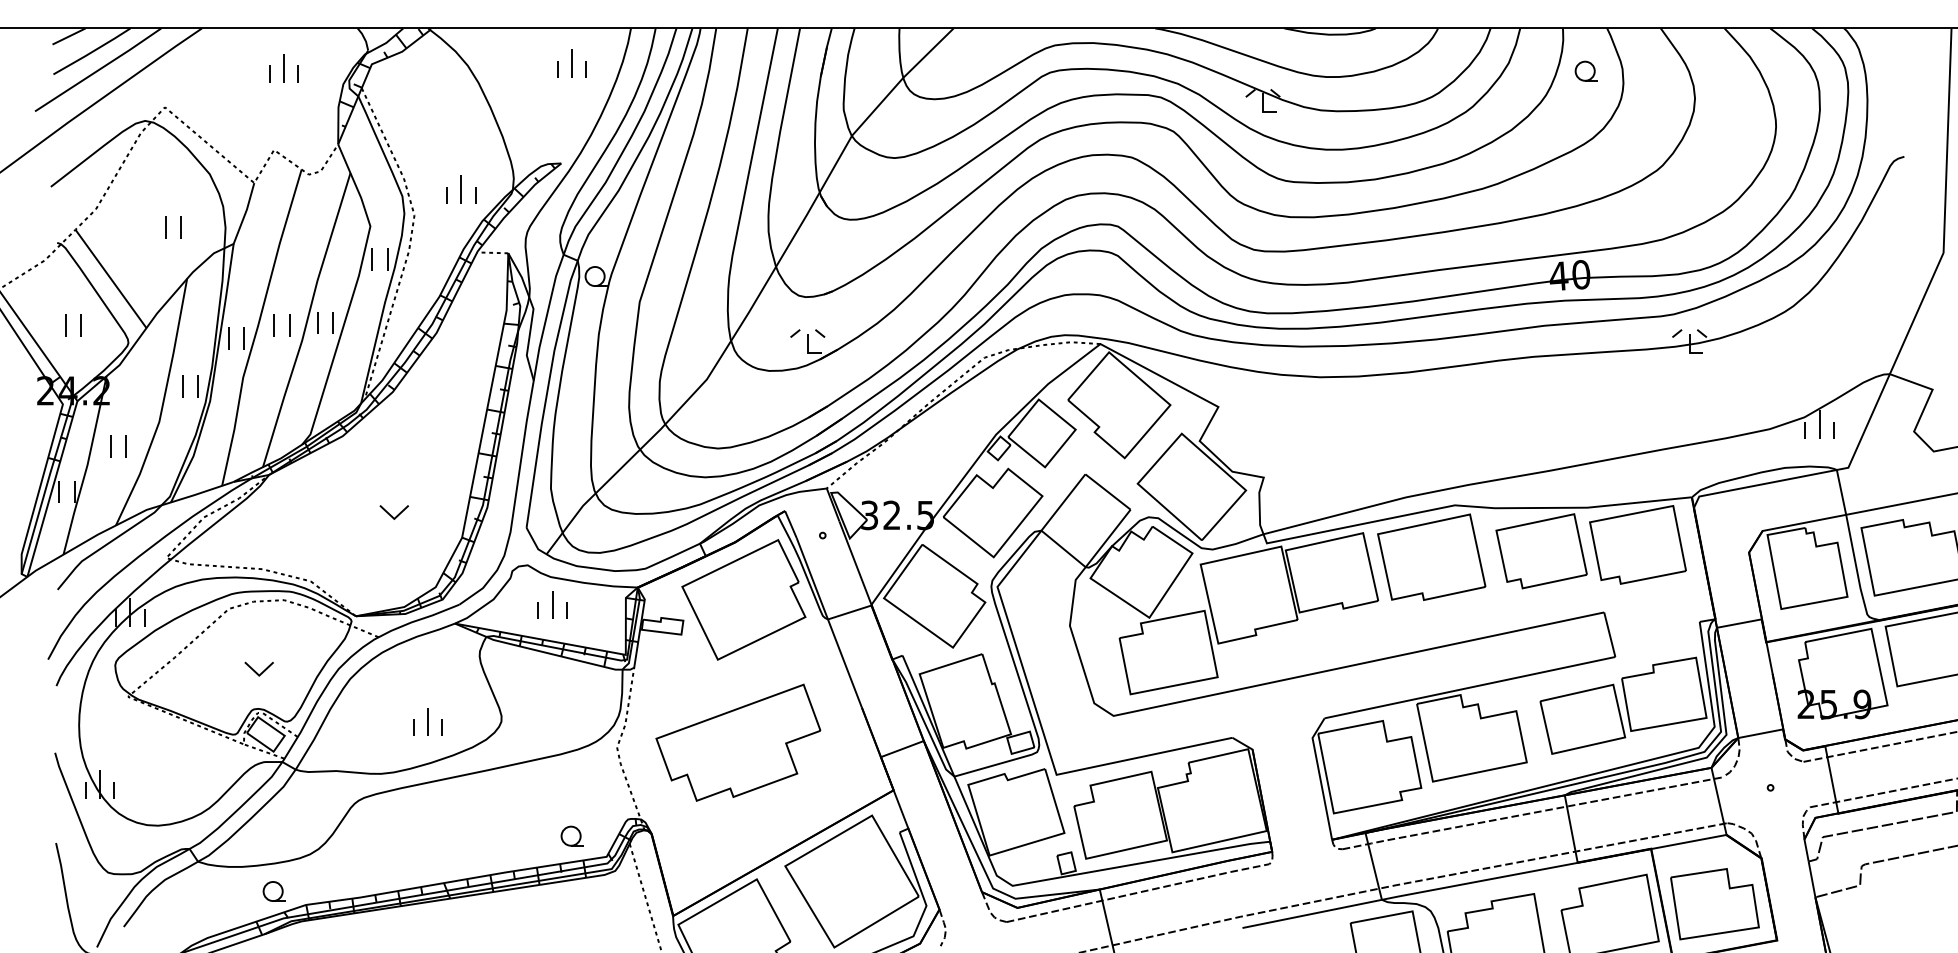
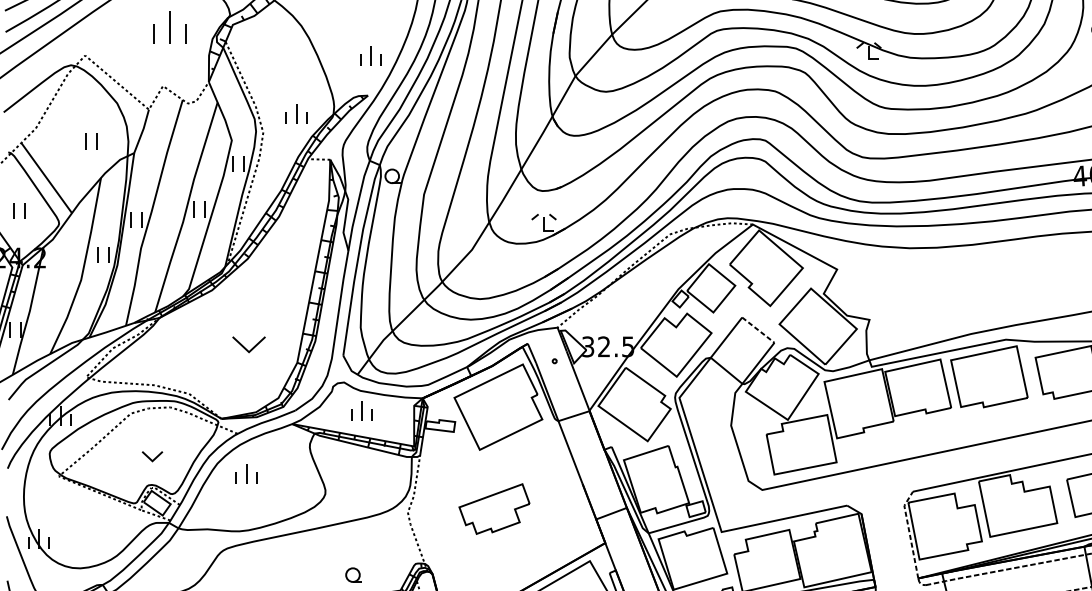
part: (571, 63) -> (370, 55), moved
part: (283, 68) -> (169, 27), size x1.6
part: (274, 325) -> (163, 211), removed
part: (111, 446) -> (47, 297), removed
line: (1108, 492) -> (758, 330), solid -> dashed
part: (393, 512) -> (248, 344), size x1.6
part: (427, 721) -> (246, 473), moved
part: (738, 742) -> (494, 508), size x0.6
line: (1319, 776) -> (909, 533), solid -> dashed
part: (571, 835) -> (353, 574), moved

